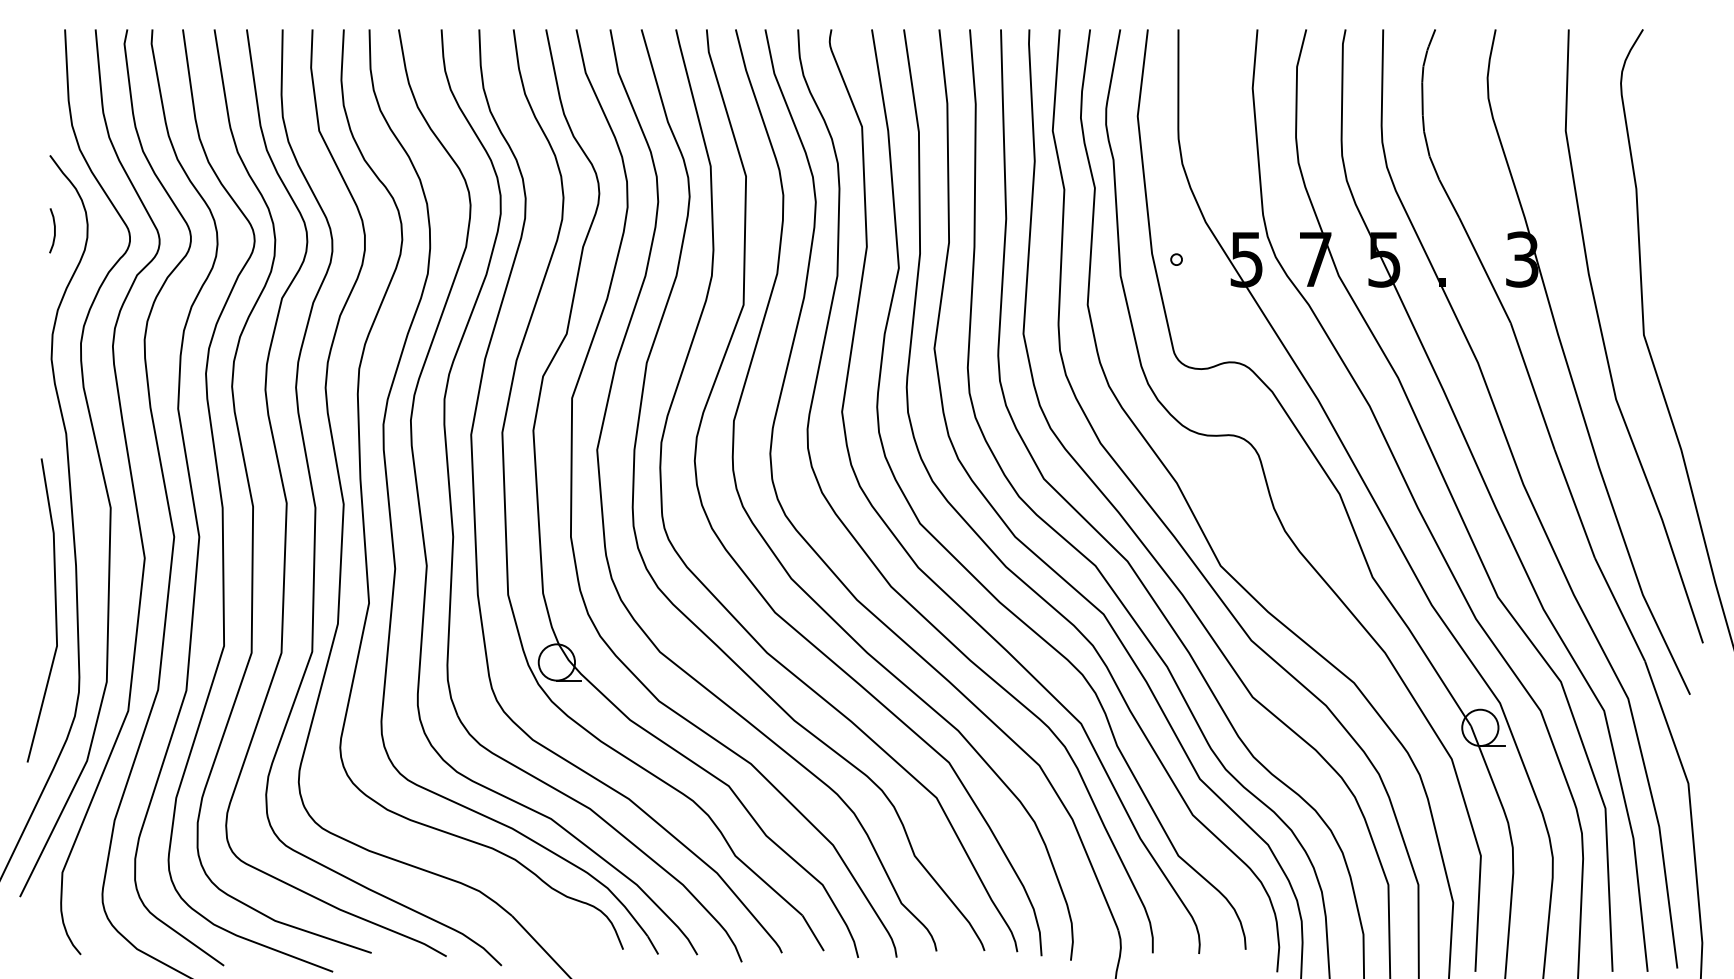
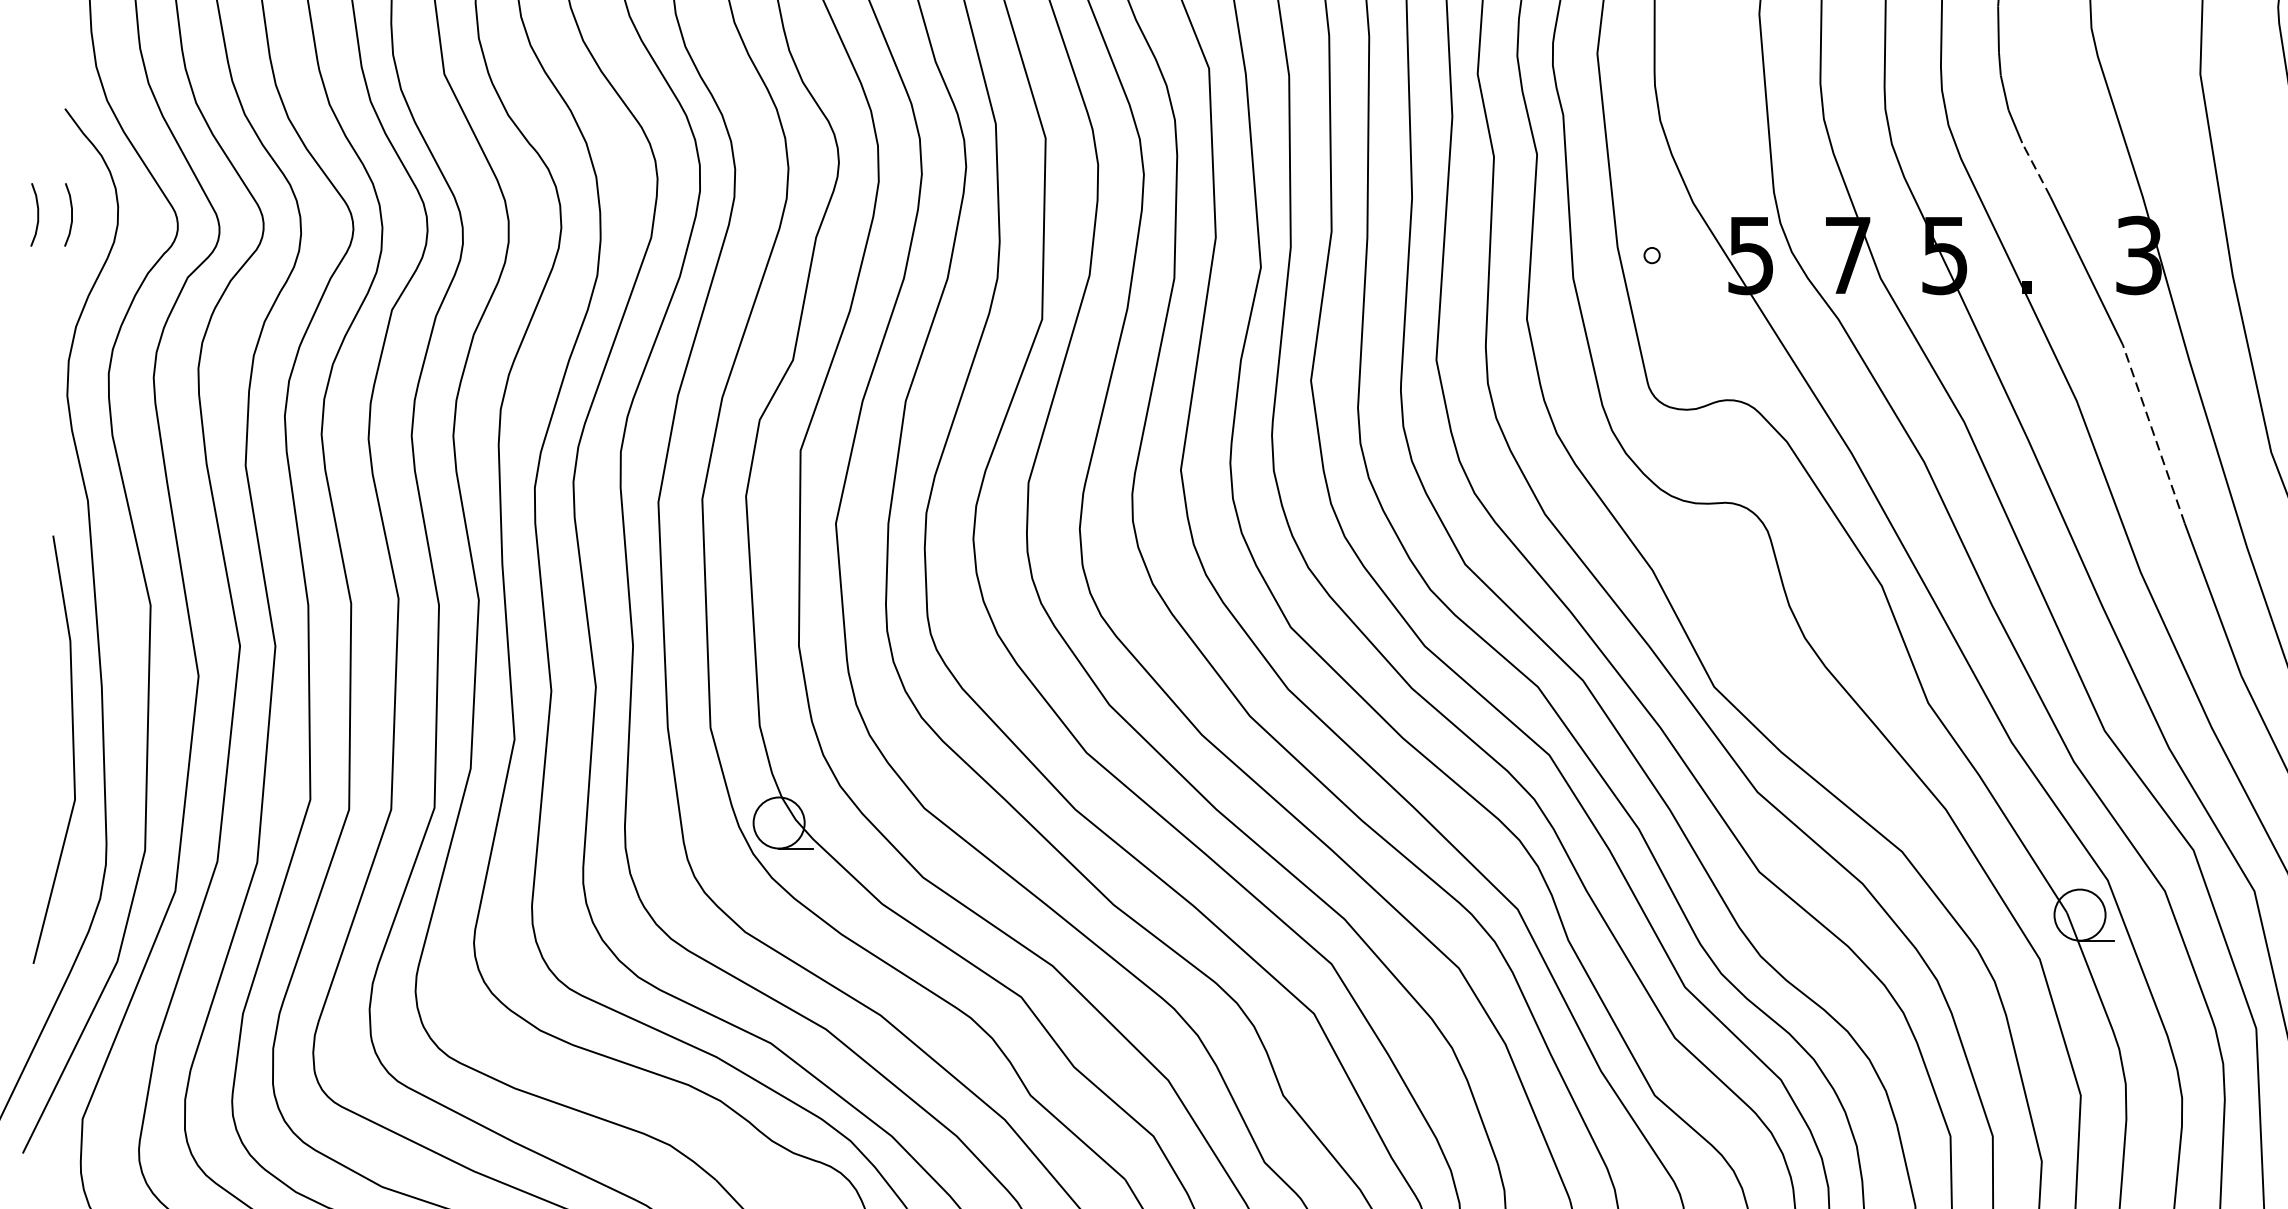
line: (1449, 198) -> (2036, 169), solid -> dashed
curve: (30, 230) -> (37, 214), added
line: (1532, 386) -> (2153, 434), solid -> dashed

